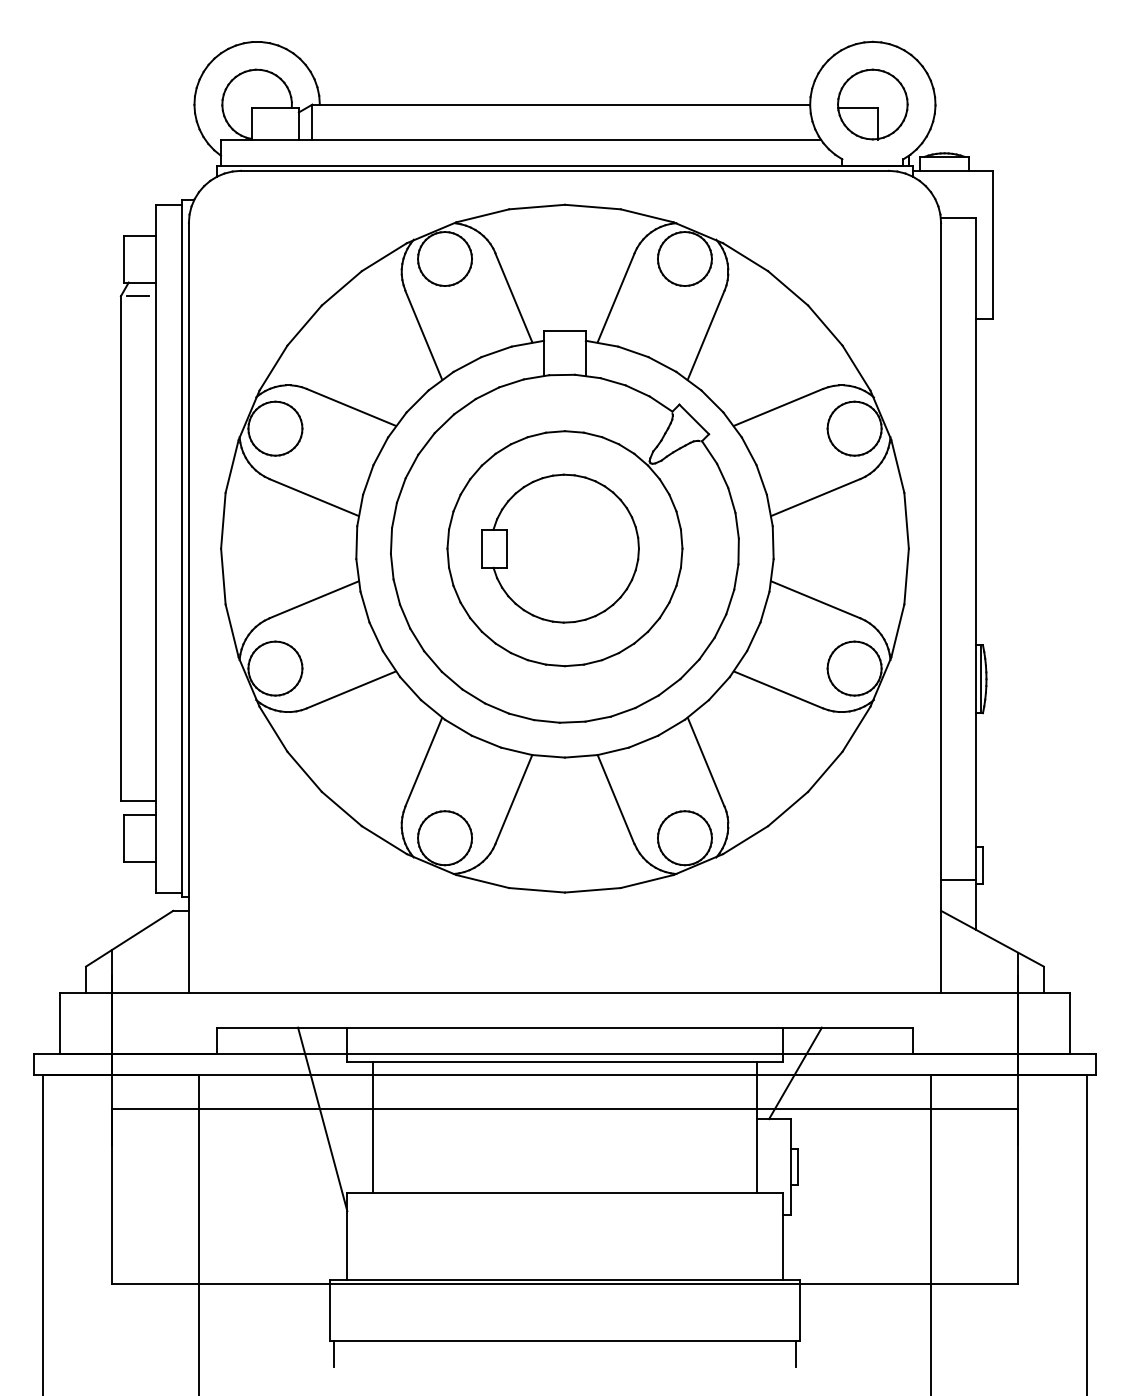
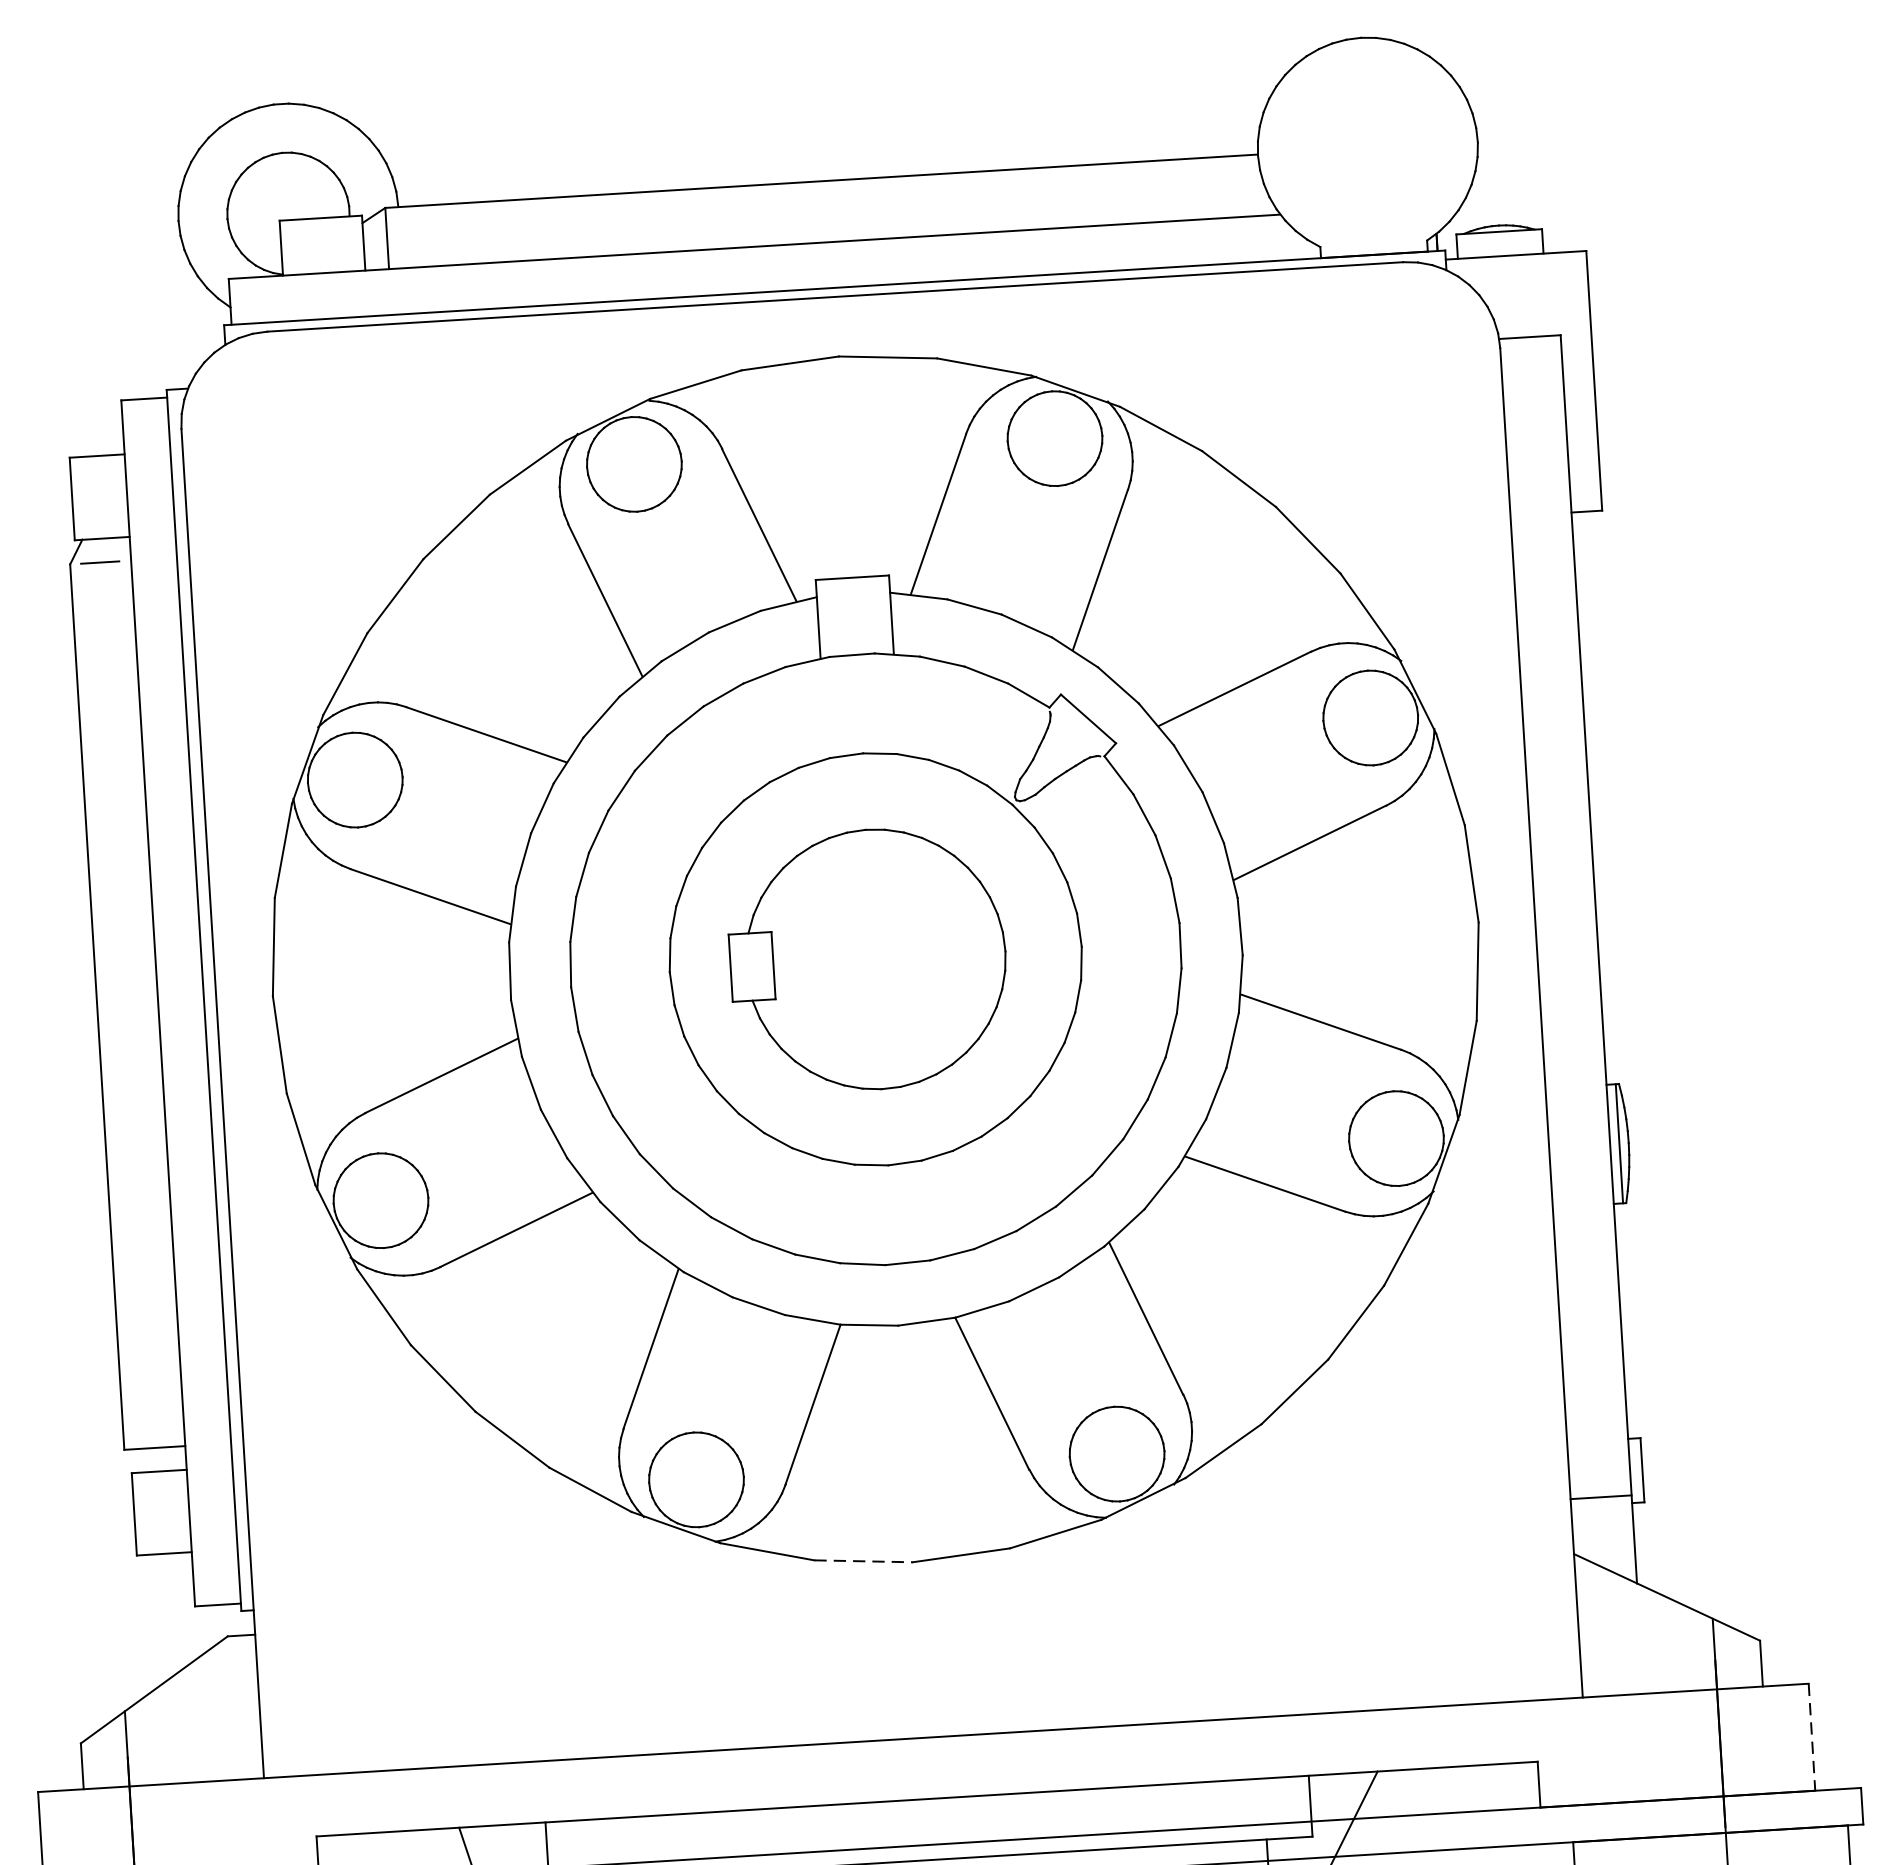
part: (872, 104) -> (1367, 147), removed
line: (537, 890) -> (864, 1561), solid -> dashed
line: (1069, 1023) -> (1811, 1737), solid -> dashed

